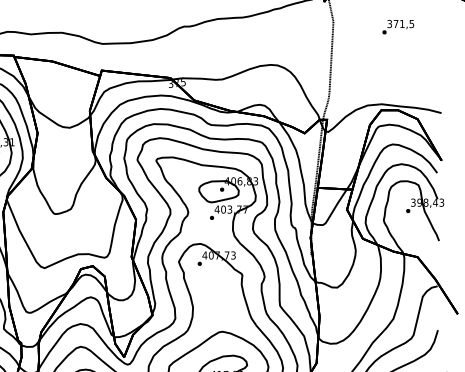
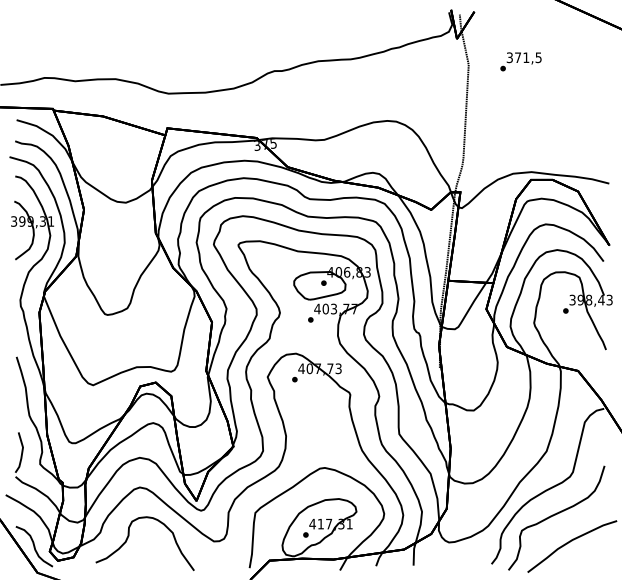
text: (397, 26) -> (520, 61), moved

